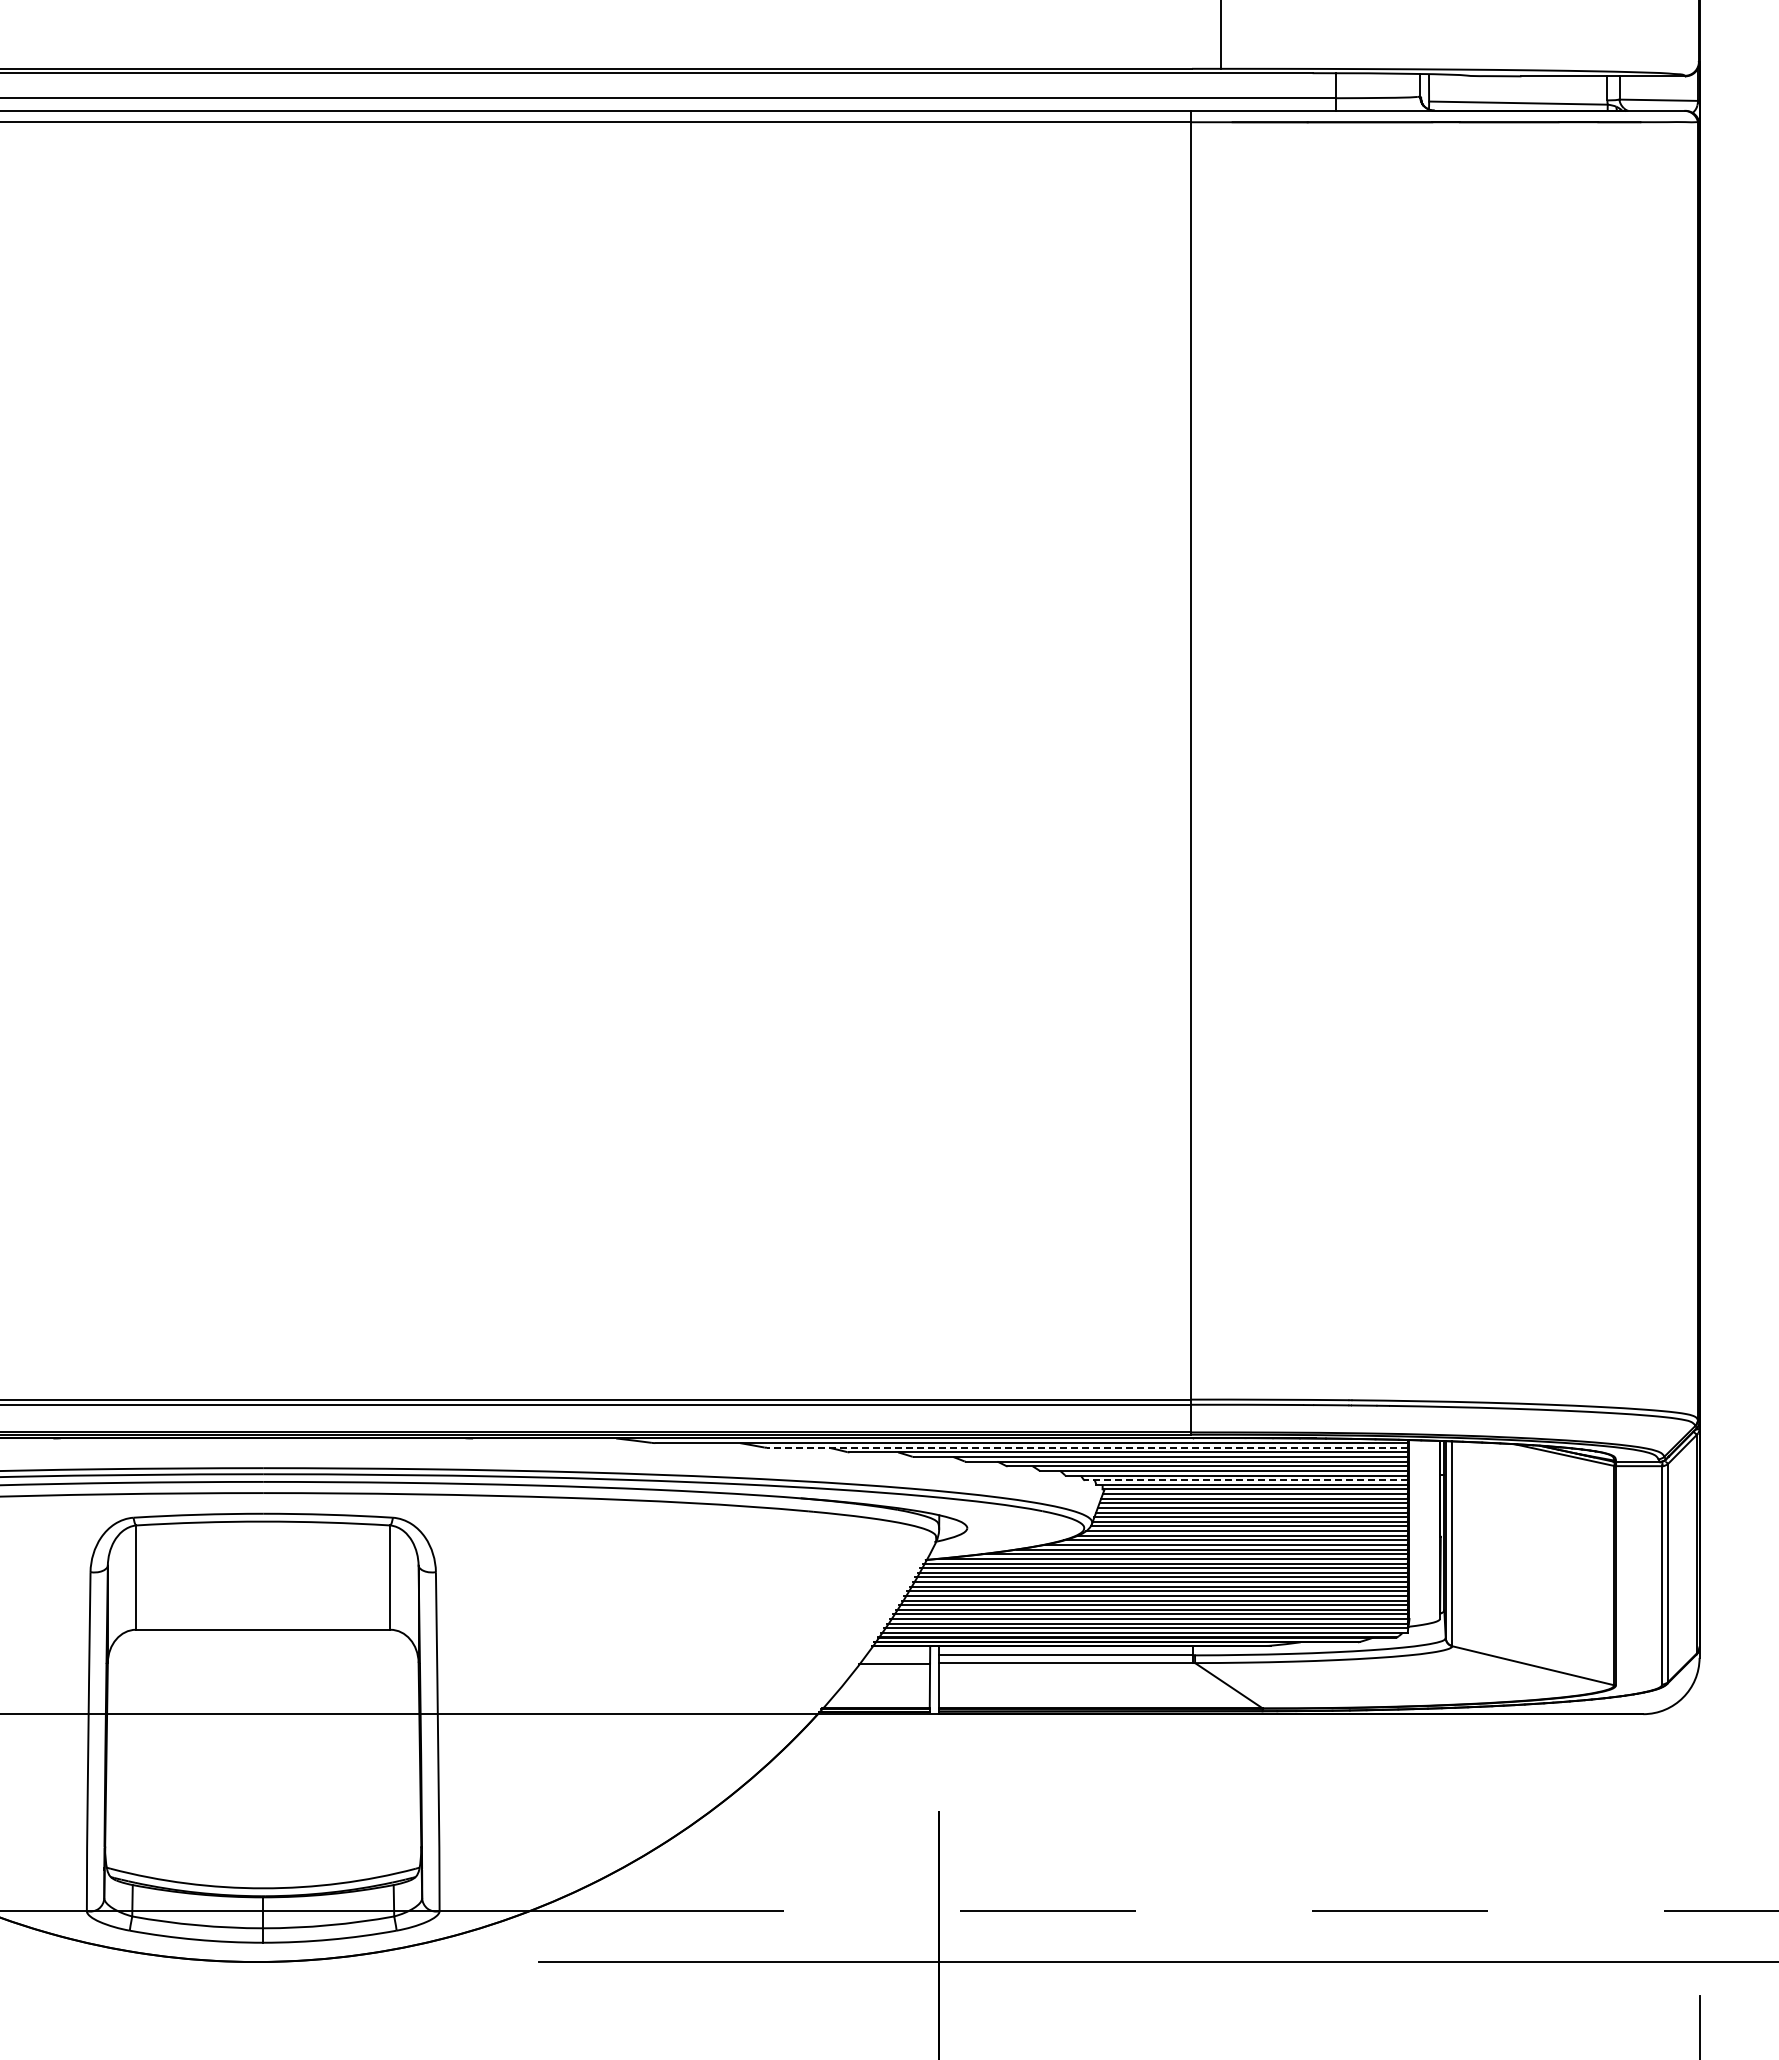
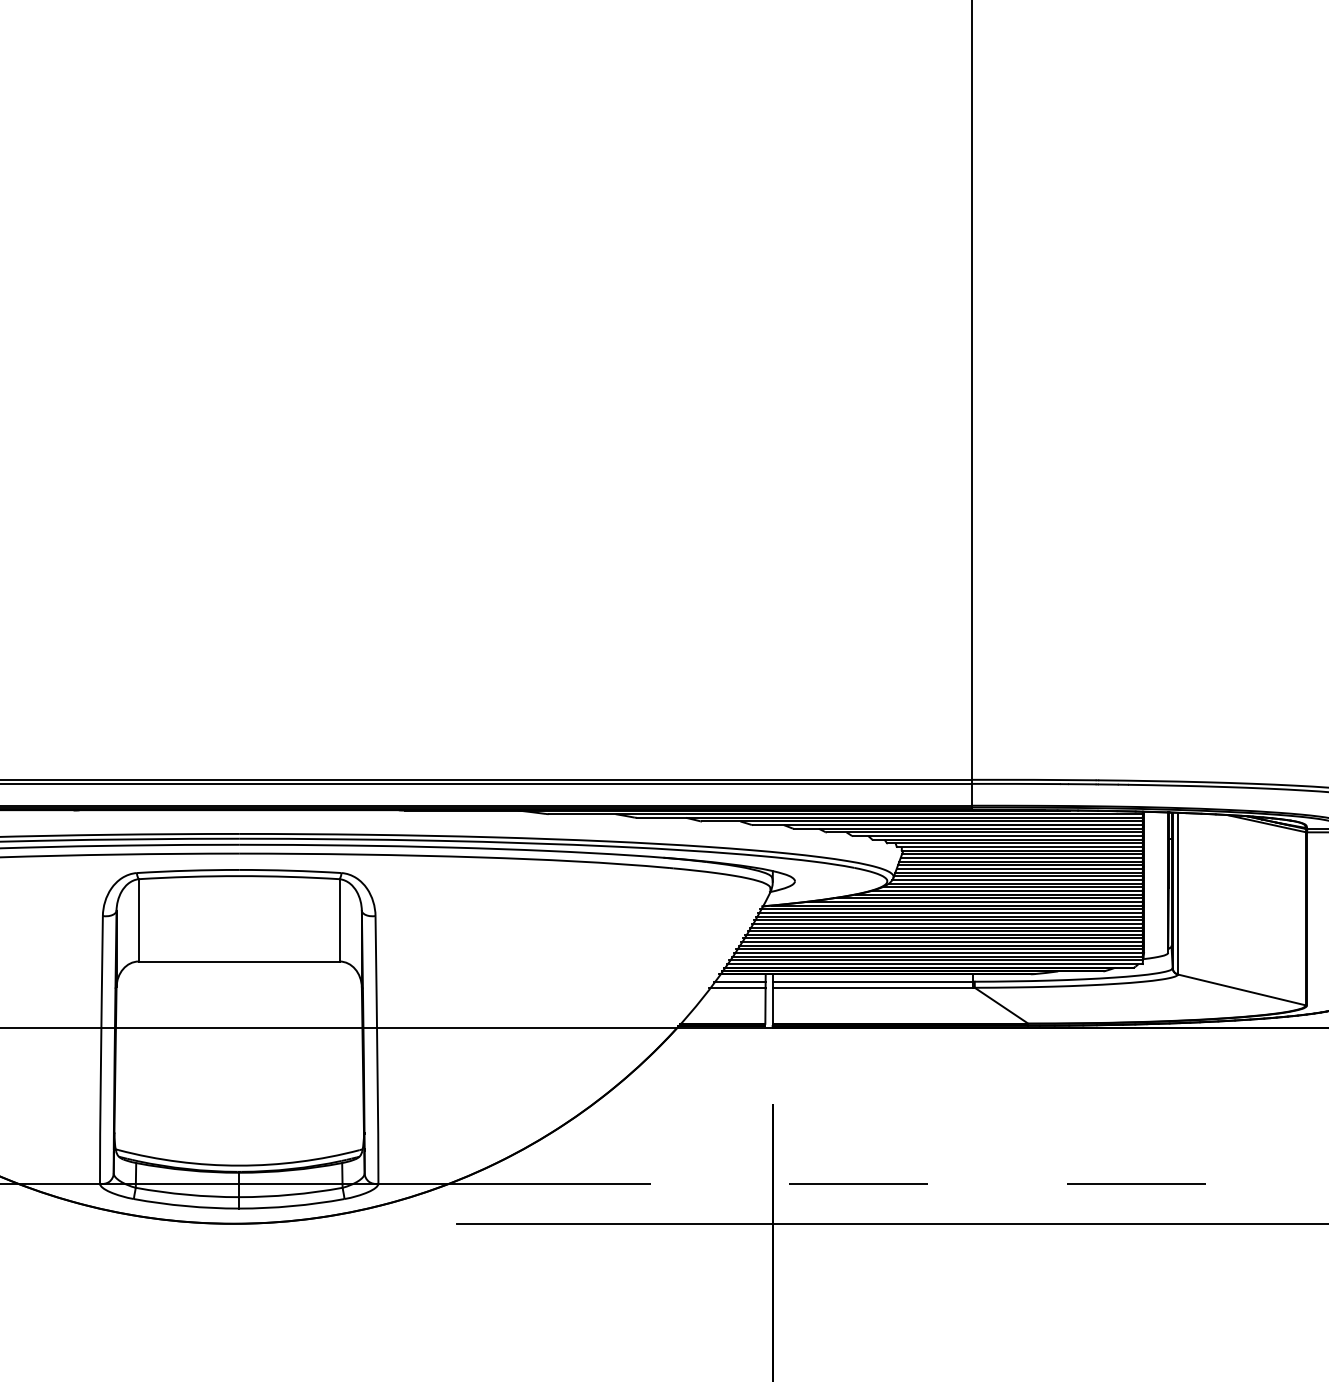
line: (1086, 1447) -> (889, 817), dashed -> solid
line: (1246, 1480) -> (1015, 843), dashed -> solid
line: (897, 1655) -> (739, 981), added

